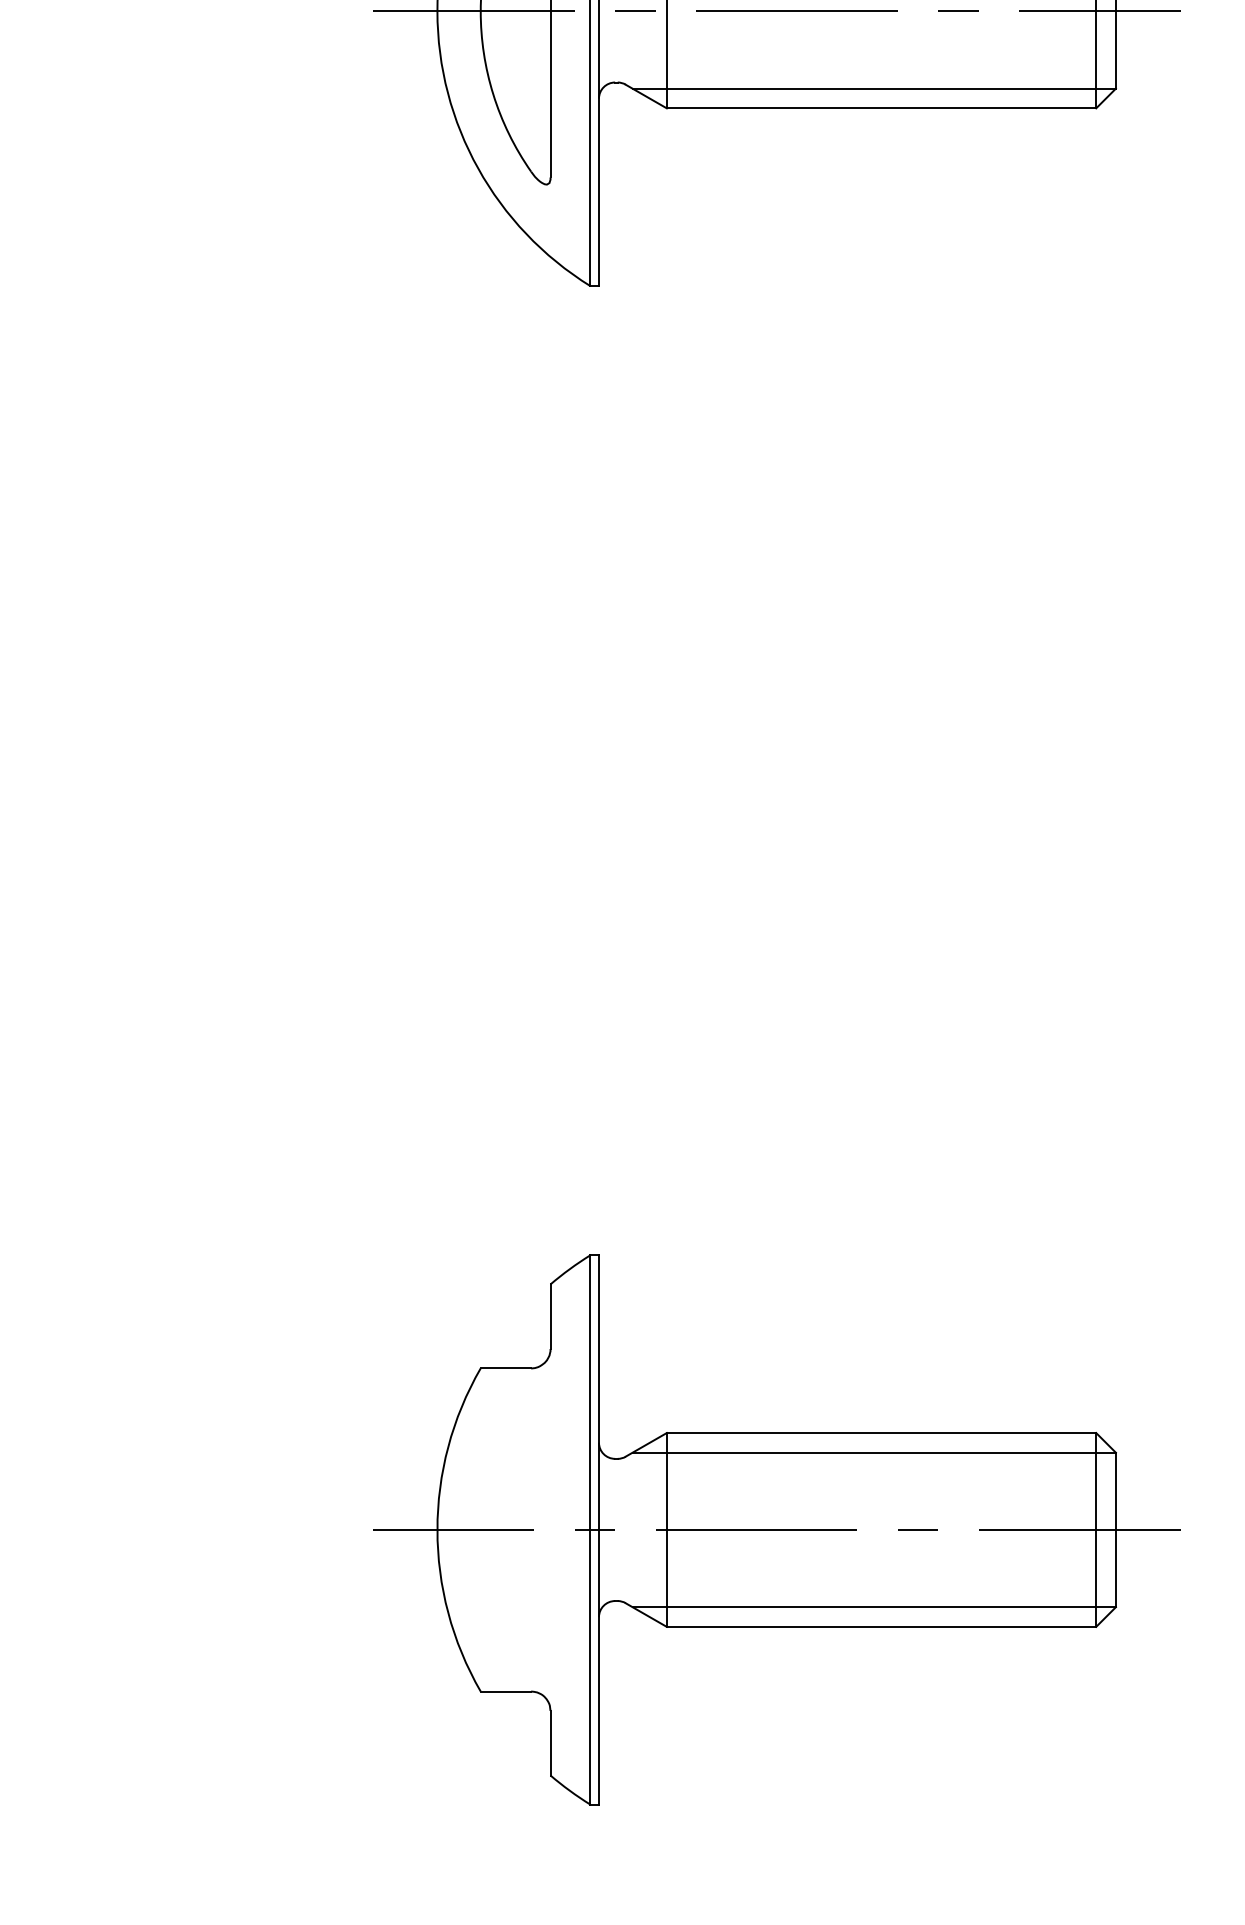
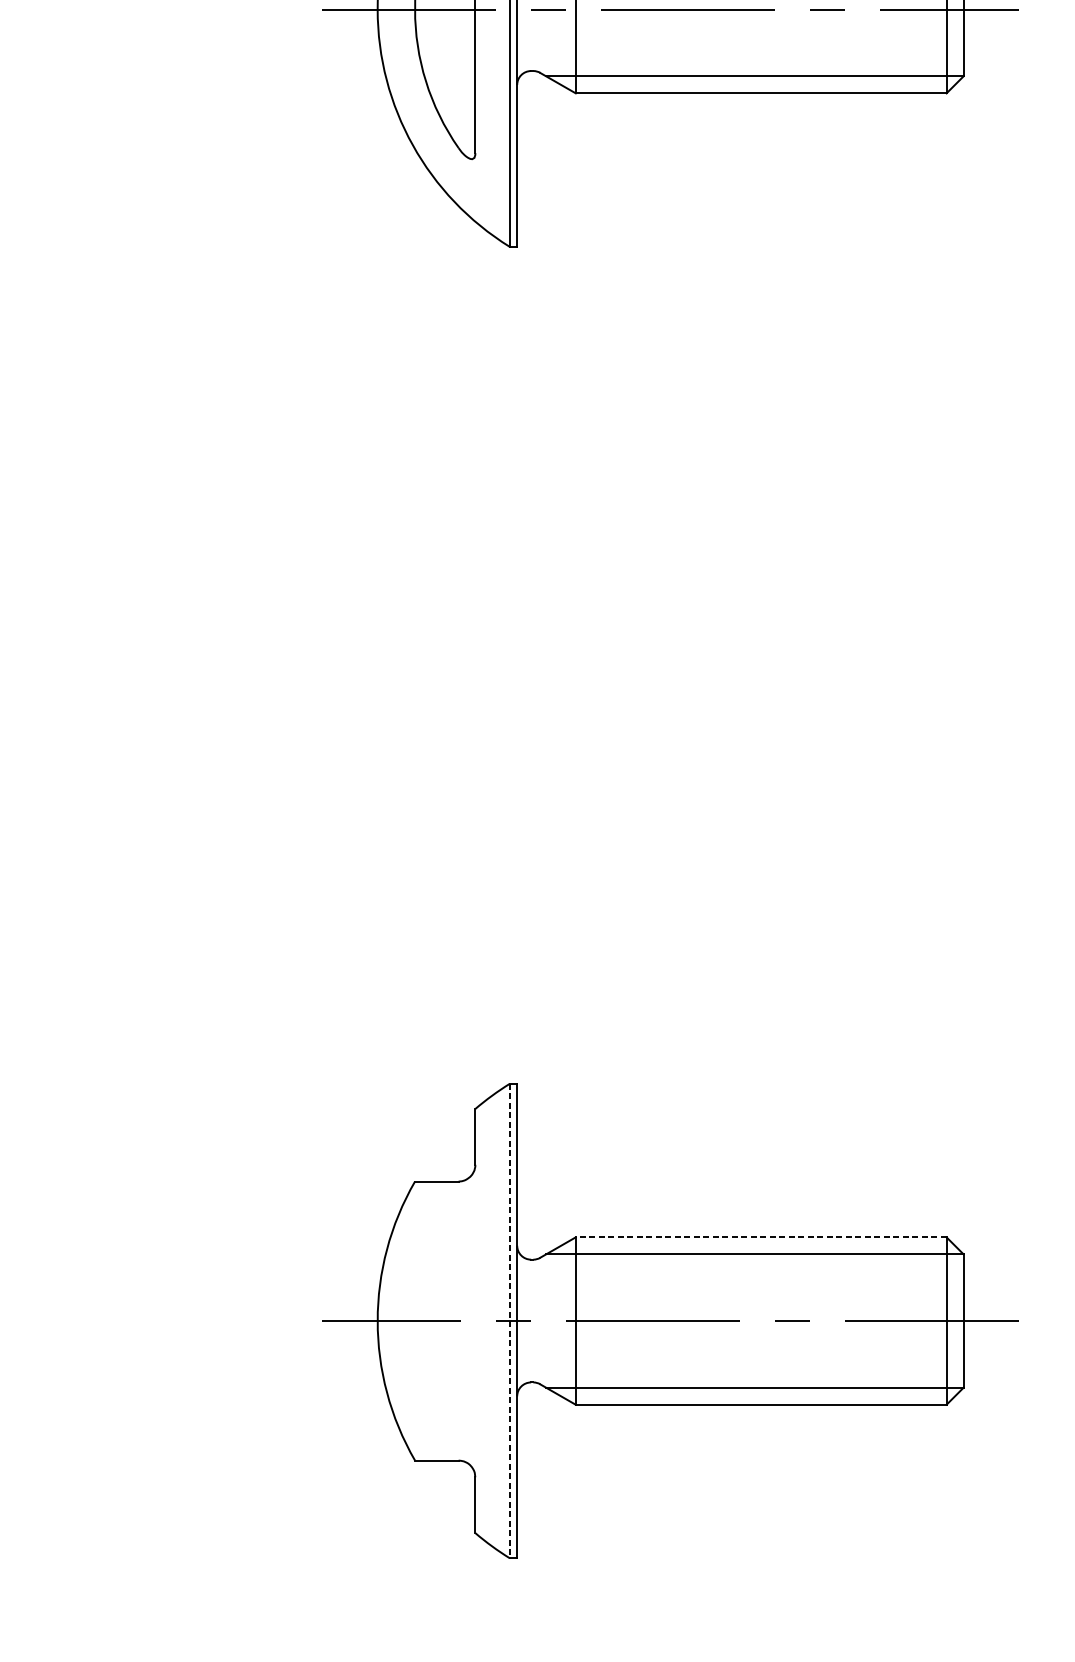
line: (881, 1433) -> (761, 1237), solid -> dashed
line: (590, 1529) -> (509, 1320), solid -> dashed

